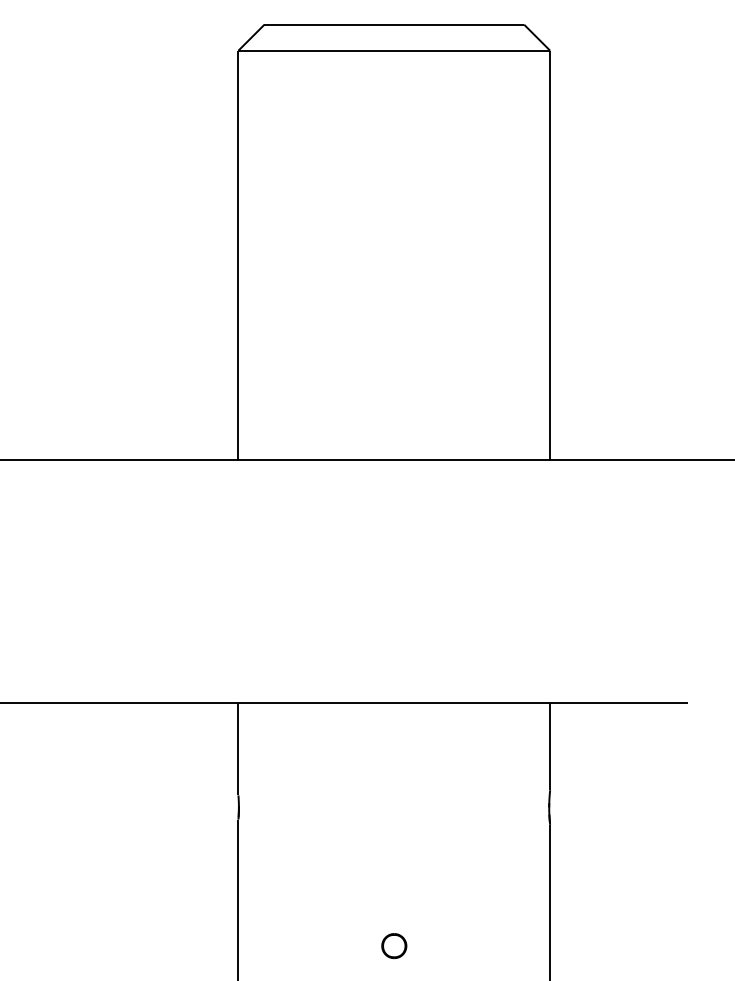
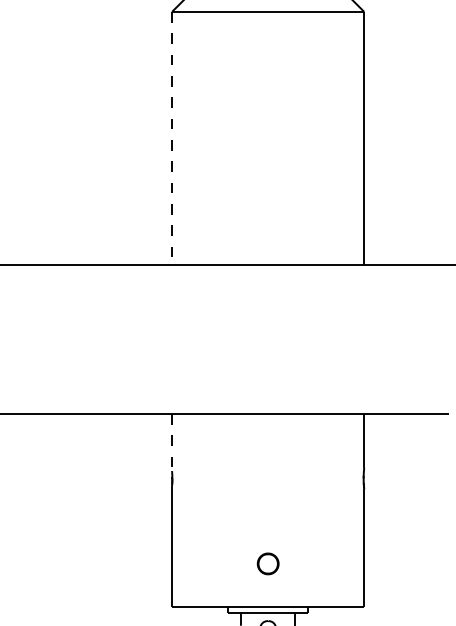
line: (239, 256) -> (172, 138), solid -> dashed
line: (239, 749) -> (172, 442), solid -> dashed
part: (393, 945) -> (267, 563), size x1.4

